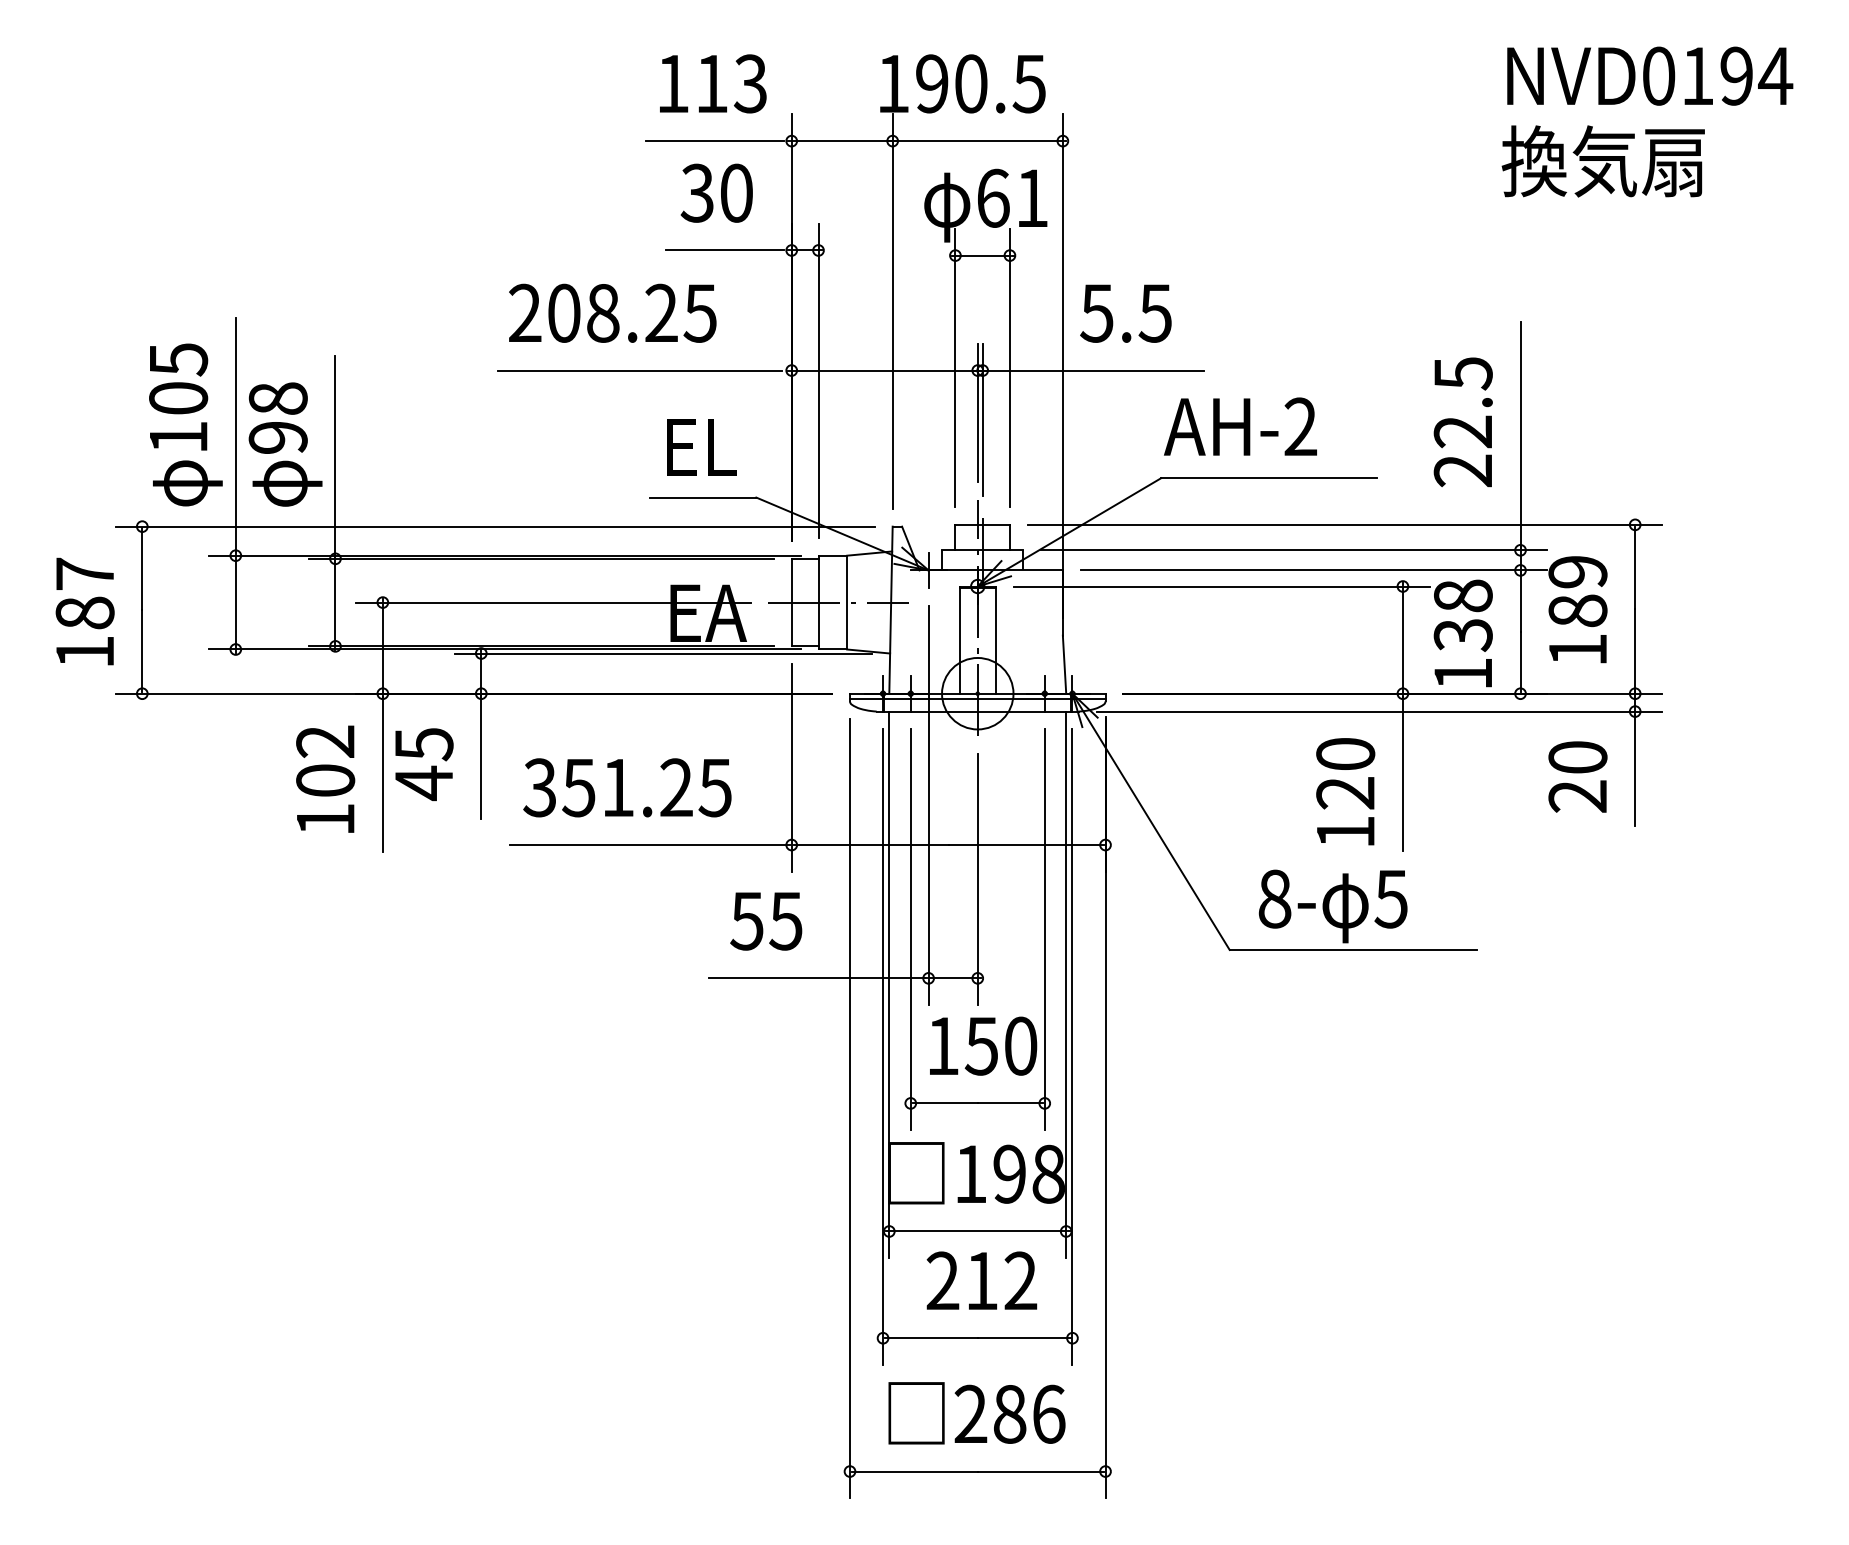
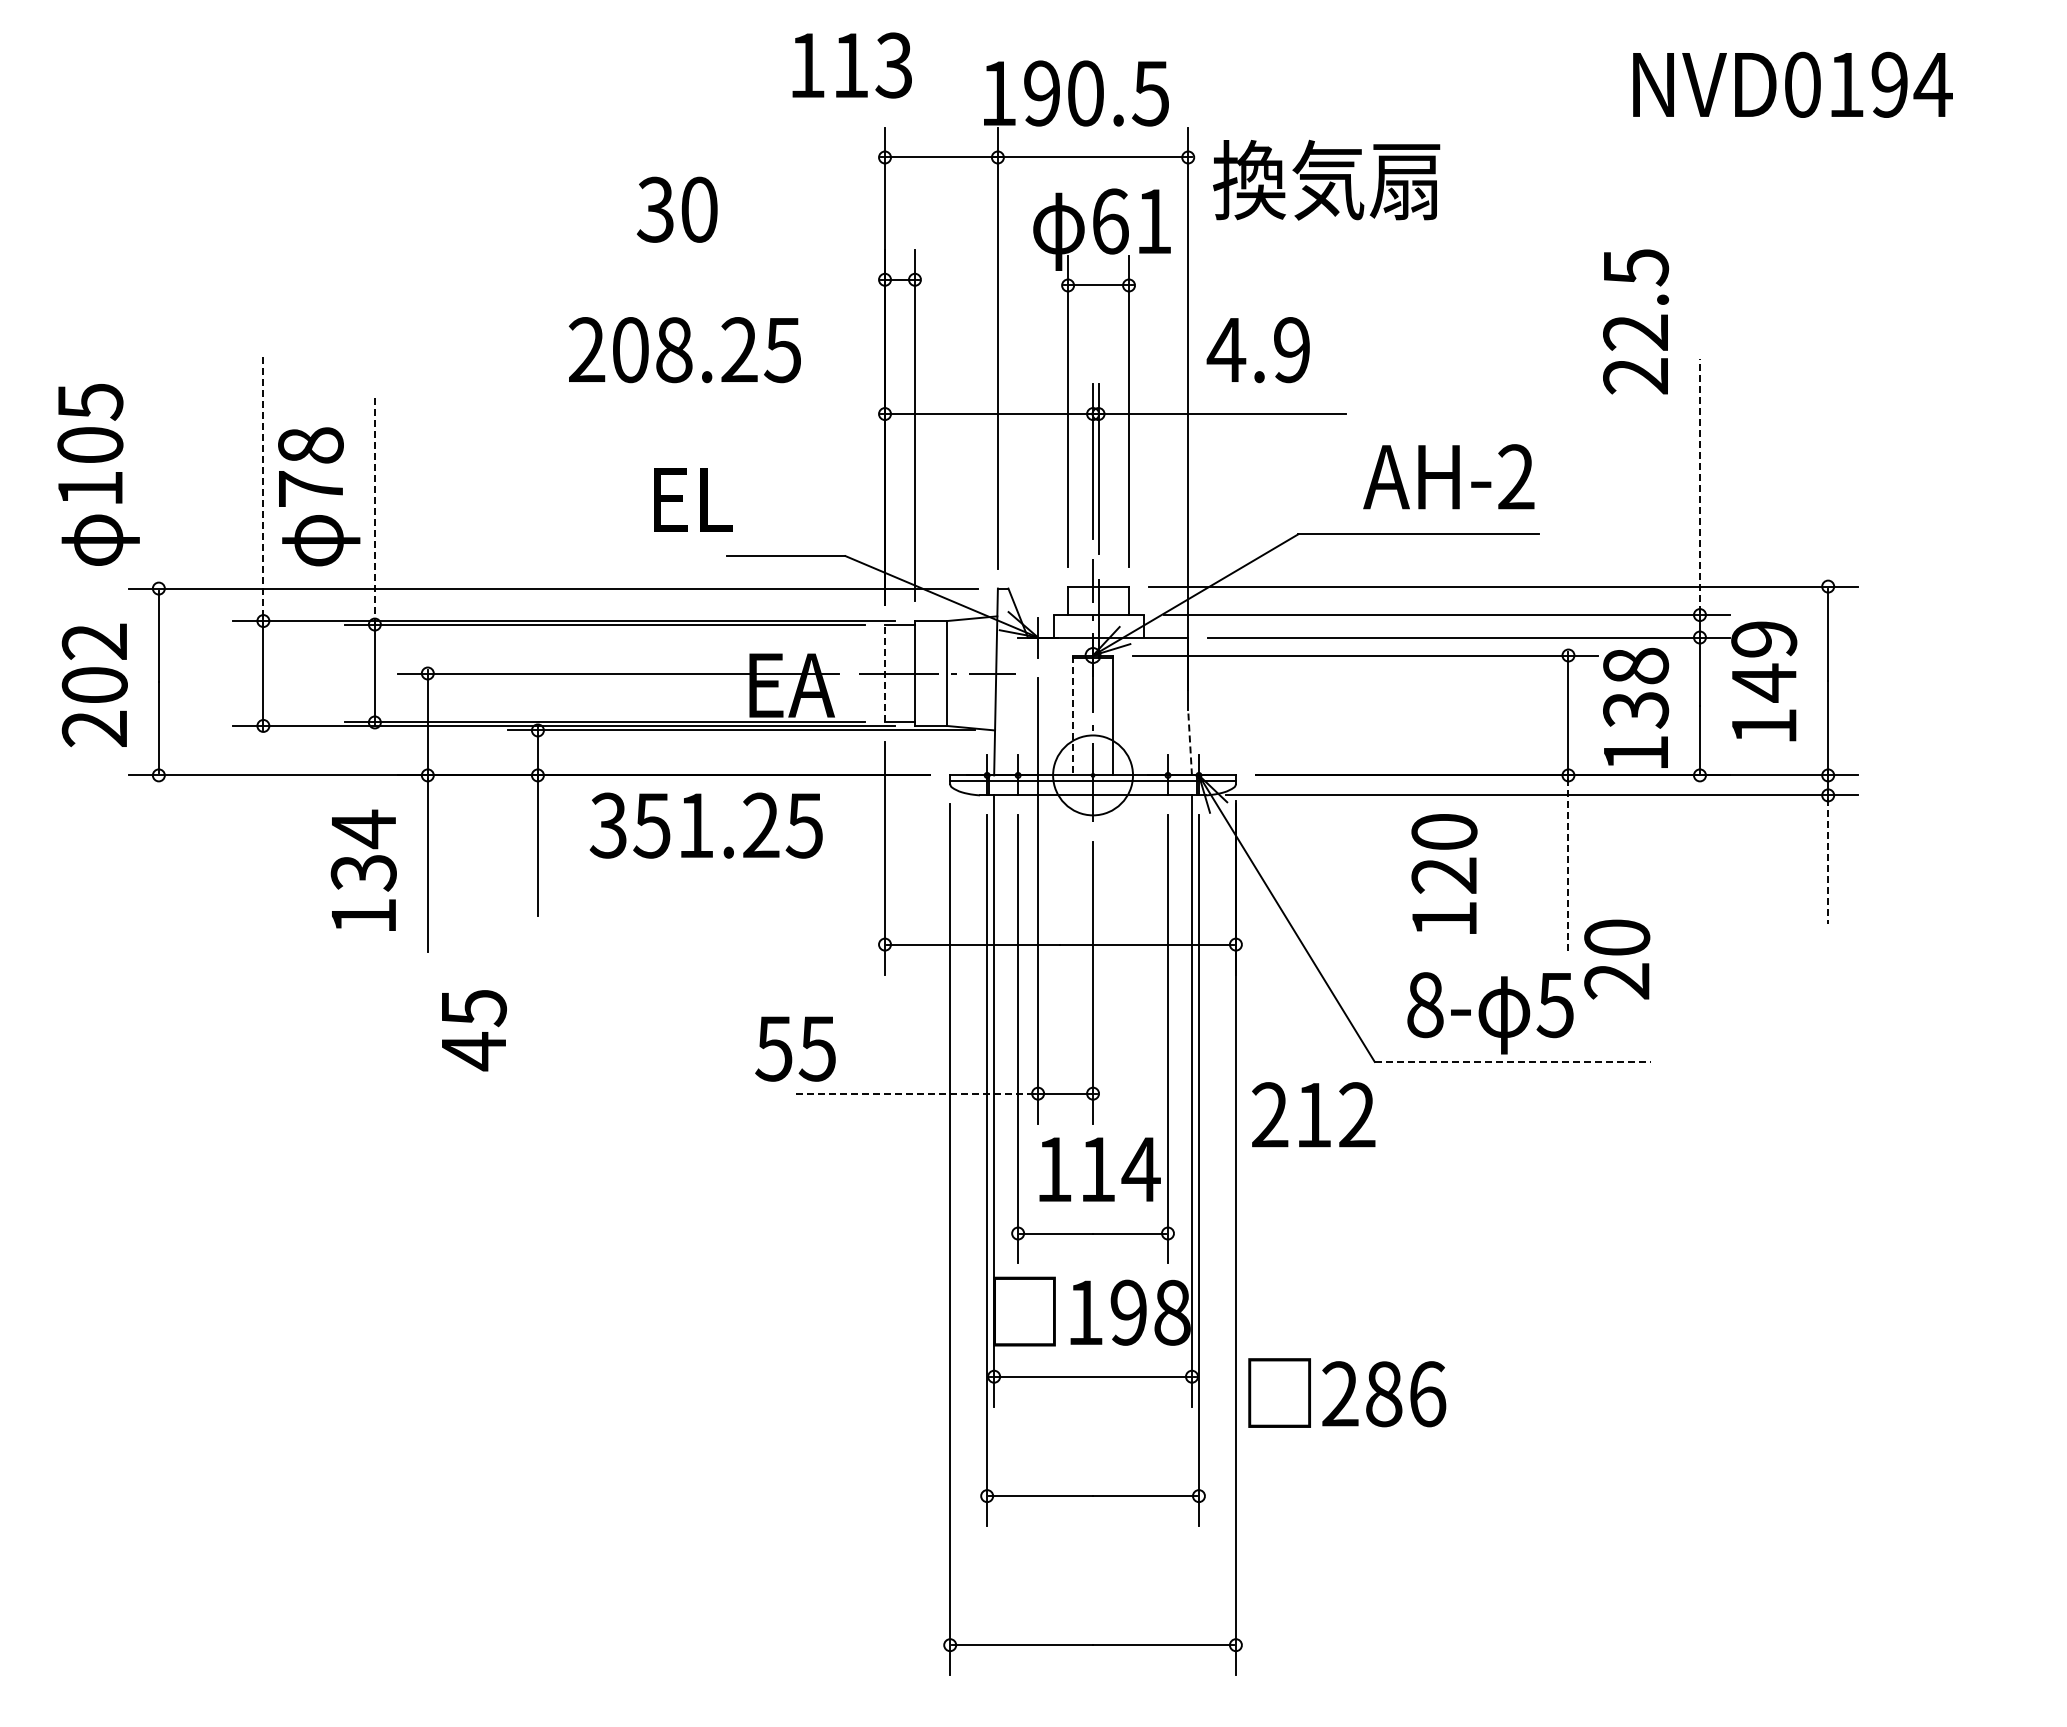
text: (1649, 75) -> (1792, 84), moved
text: (712, 83) -> (851, 65), moved
line: (715, 141) -> (799, 157), removed
text: (1603, 160) -> (1326, 179), moved
text: (717, 192) -> (677, 209), moved
line: (725, 250) -> (810, 279), removed
text: (1124, 313) -> (1257, 350), 5.5 -> 4.9
line: (640, 370) -> (715, 414), removed
text: (1463, 421) -> (1636, 321), moved
text: (185, 424) -> (98, 474), moved
text: (1240, 426) -> (1448, 476), moved
line: (235, 435) -> (263, 486), solid -> dashed
line: (1520, 435) -> (1699, 486), solid -> dashed
text: (277, 438) -> (310, 489), 98 -> 78
text: (701, 446) -> (693, 499), moved
line: (335, 456) -> (374, 510), solid -> dashed
line: (792, 602) -> (885, 673), solid -> dashed
text: (1578, 610) -> (1764, 682), 189 -> 149
text: (84, 613) -> (94, 685), 187 -> 202
line: (960, 640) -> (1073, 715), solid -> dashed
line: (1064, 664) -> (1190, 742), solid -> dashed
text: (325, 760) -> (363, 850), 102 -> 134
text: (424, 764) -> (474, 1030), moved
line: (1635, 771) -> (1828, 862), solid -> dashed
line: (1402, 774) -> (1568, 865), solid -> dashed
text: (1578, 776) -> (1617, 959), moved
text: (626, 787) -> (705, 825), moved
text: (1345, 791) -> (1444, 873), moved
line: (649, 844) -> (726, 944), removed
text: (766, 920) -> (795, 1048), moved
line: (1353, 949) -> (1513, 1061), solid -> dashed
line: (817, 978) -> (913, 1093), solid -> dashed
text: (1001, 1046) -> (1119, 1169), 150 -> 114
text: (981, 1280) -> (1313, 1114), moved
text: (977, 1412) -> (1347, 1392), moved

